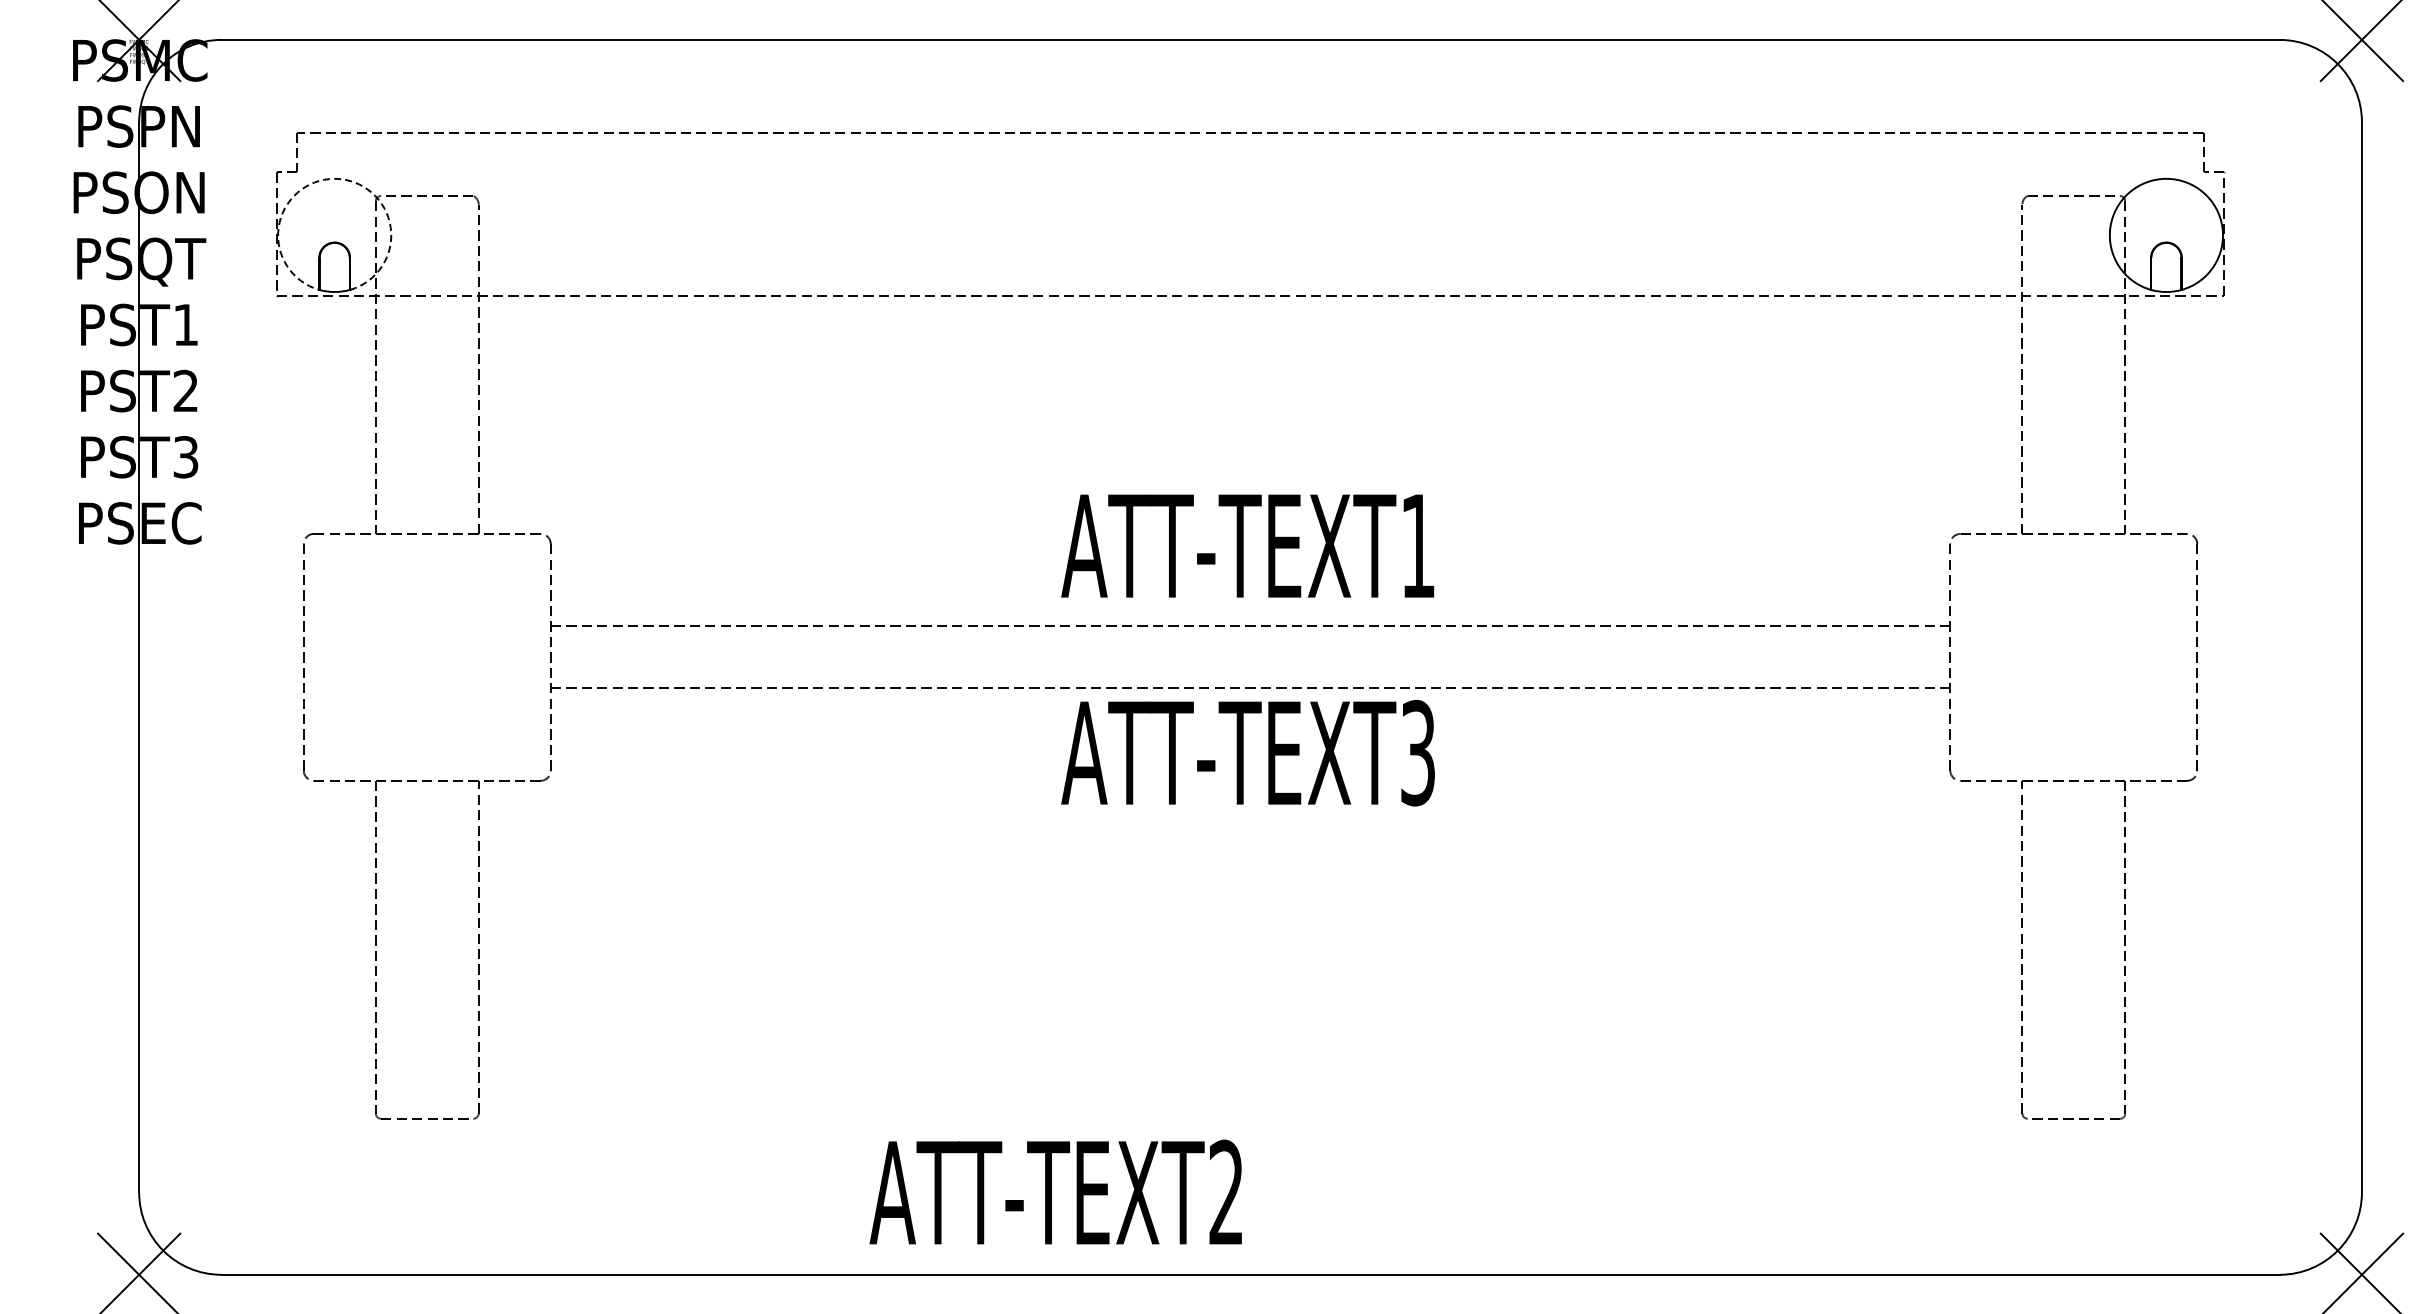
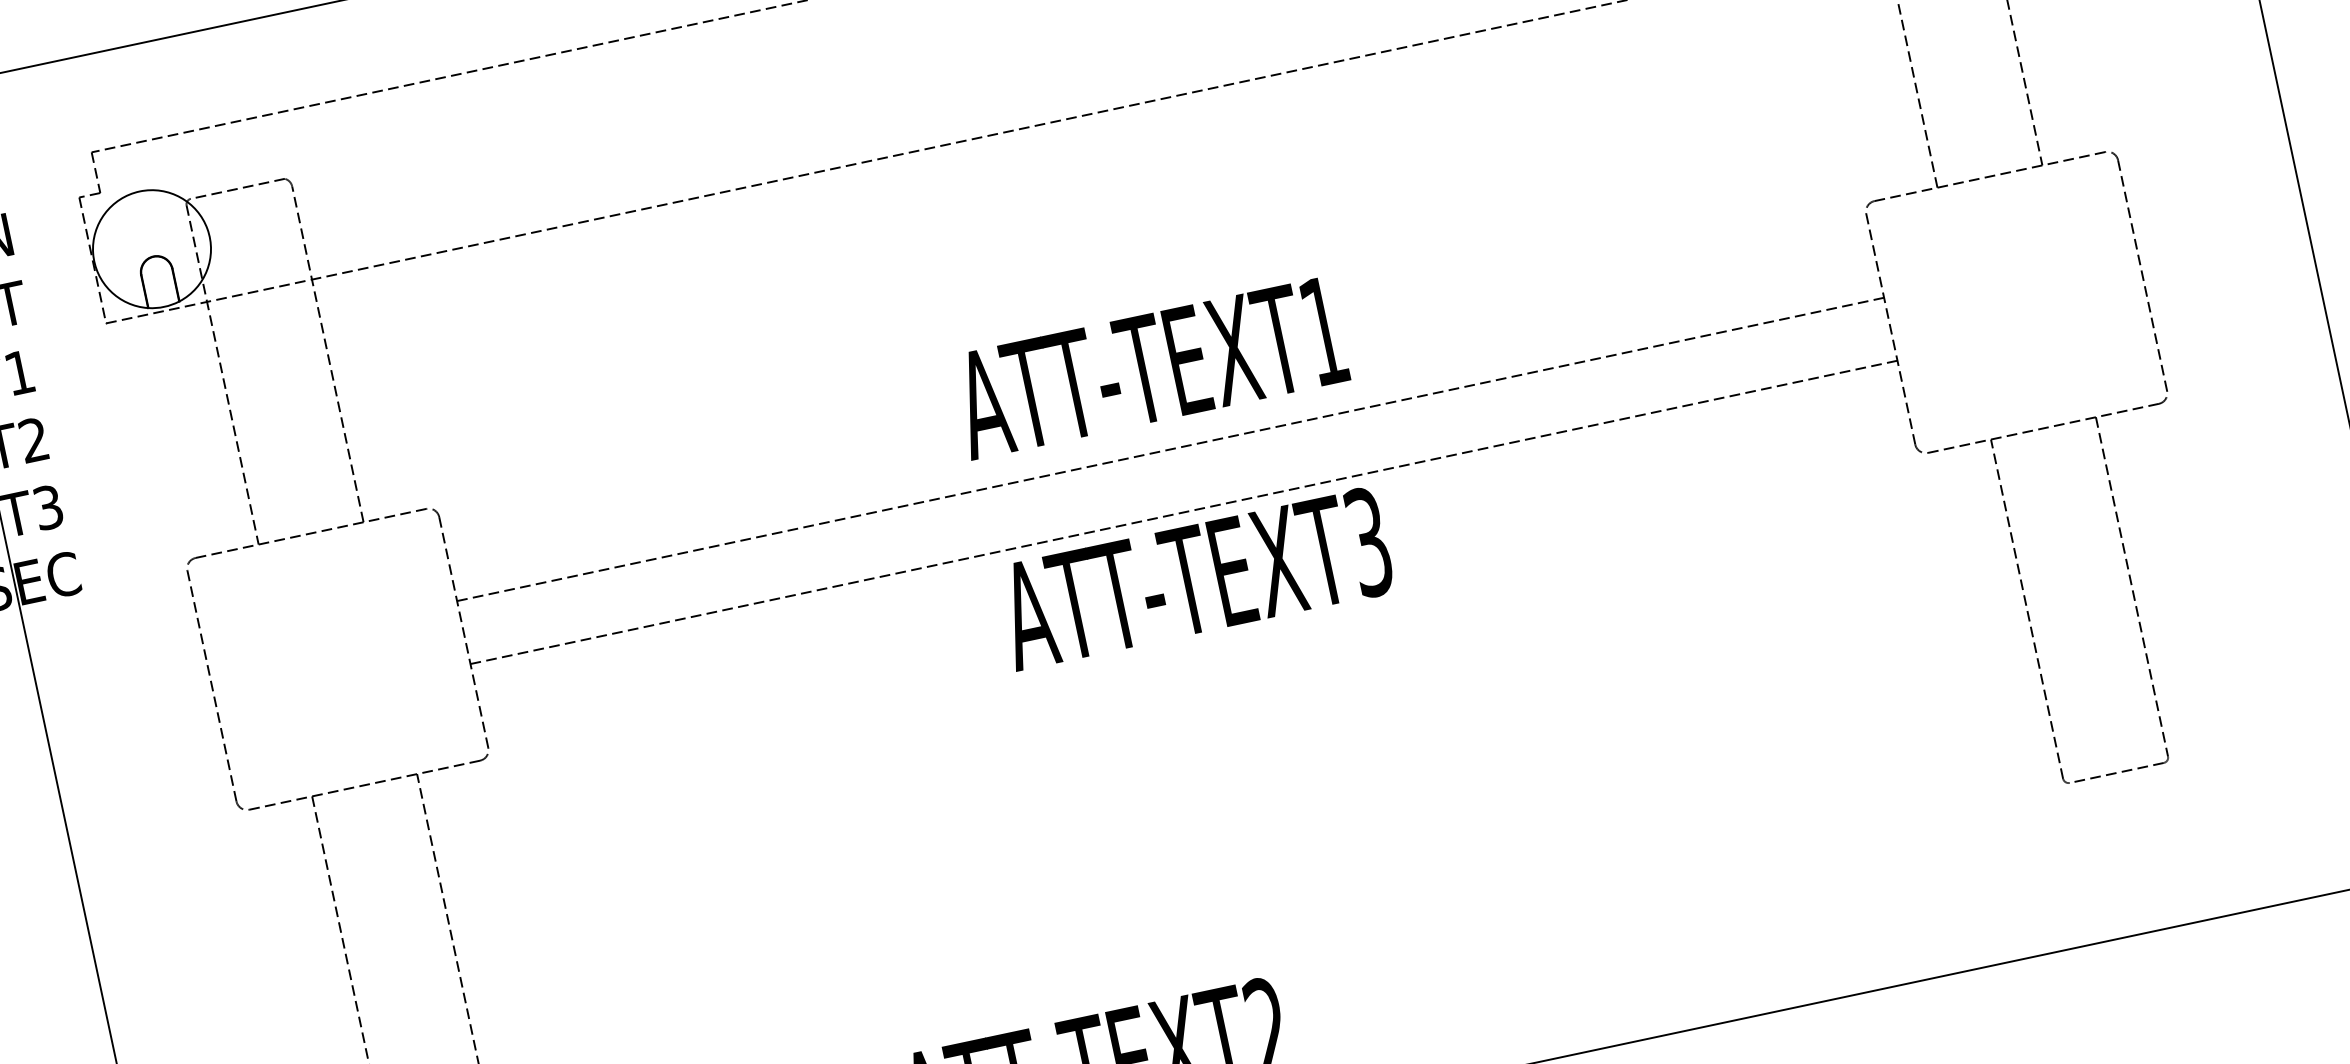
arc: (334, 178) -> (139, 191), dashed -> solid

